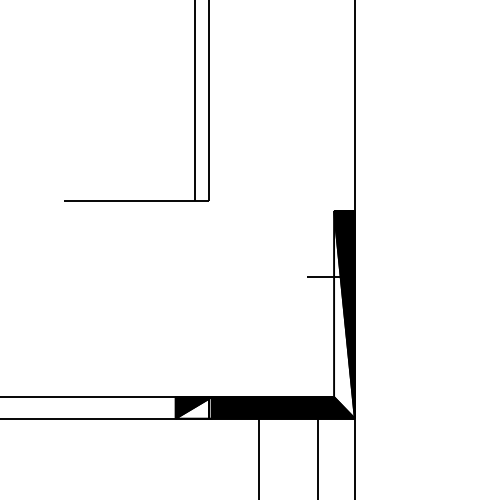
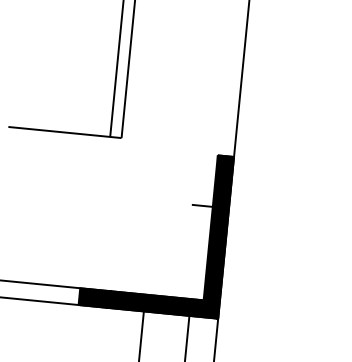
fill: (344, 314) -> (218, 236), added
fill: (193, 407) -> (93, 297), added

